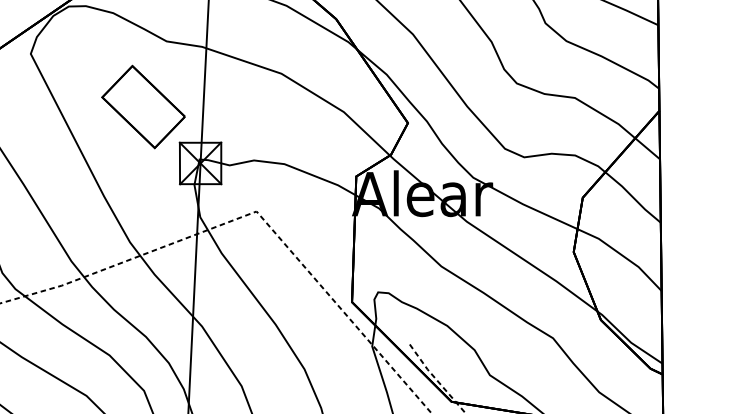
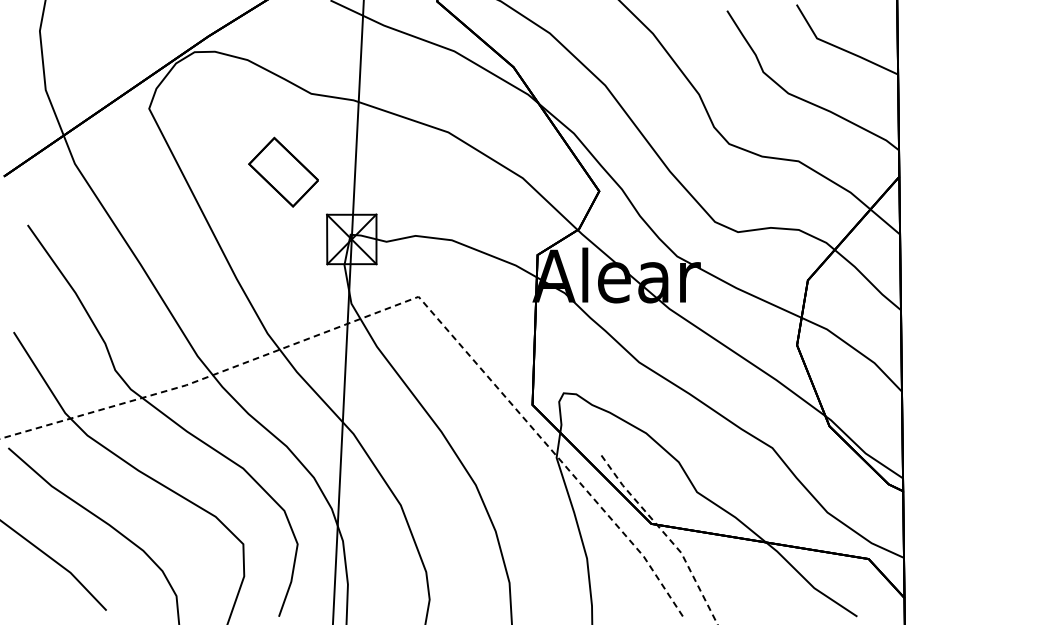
part: (143, 107) -> (283, 172), size x0.7

